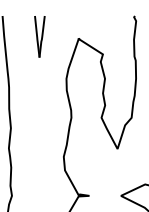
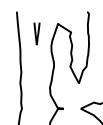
part: (38, 36) -> (36, 33), moved

